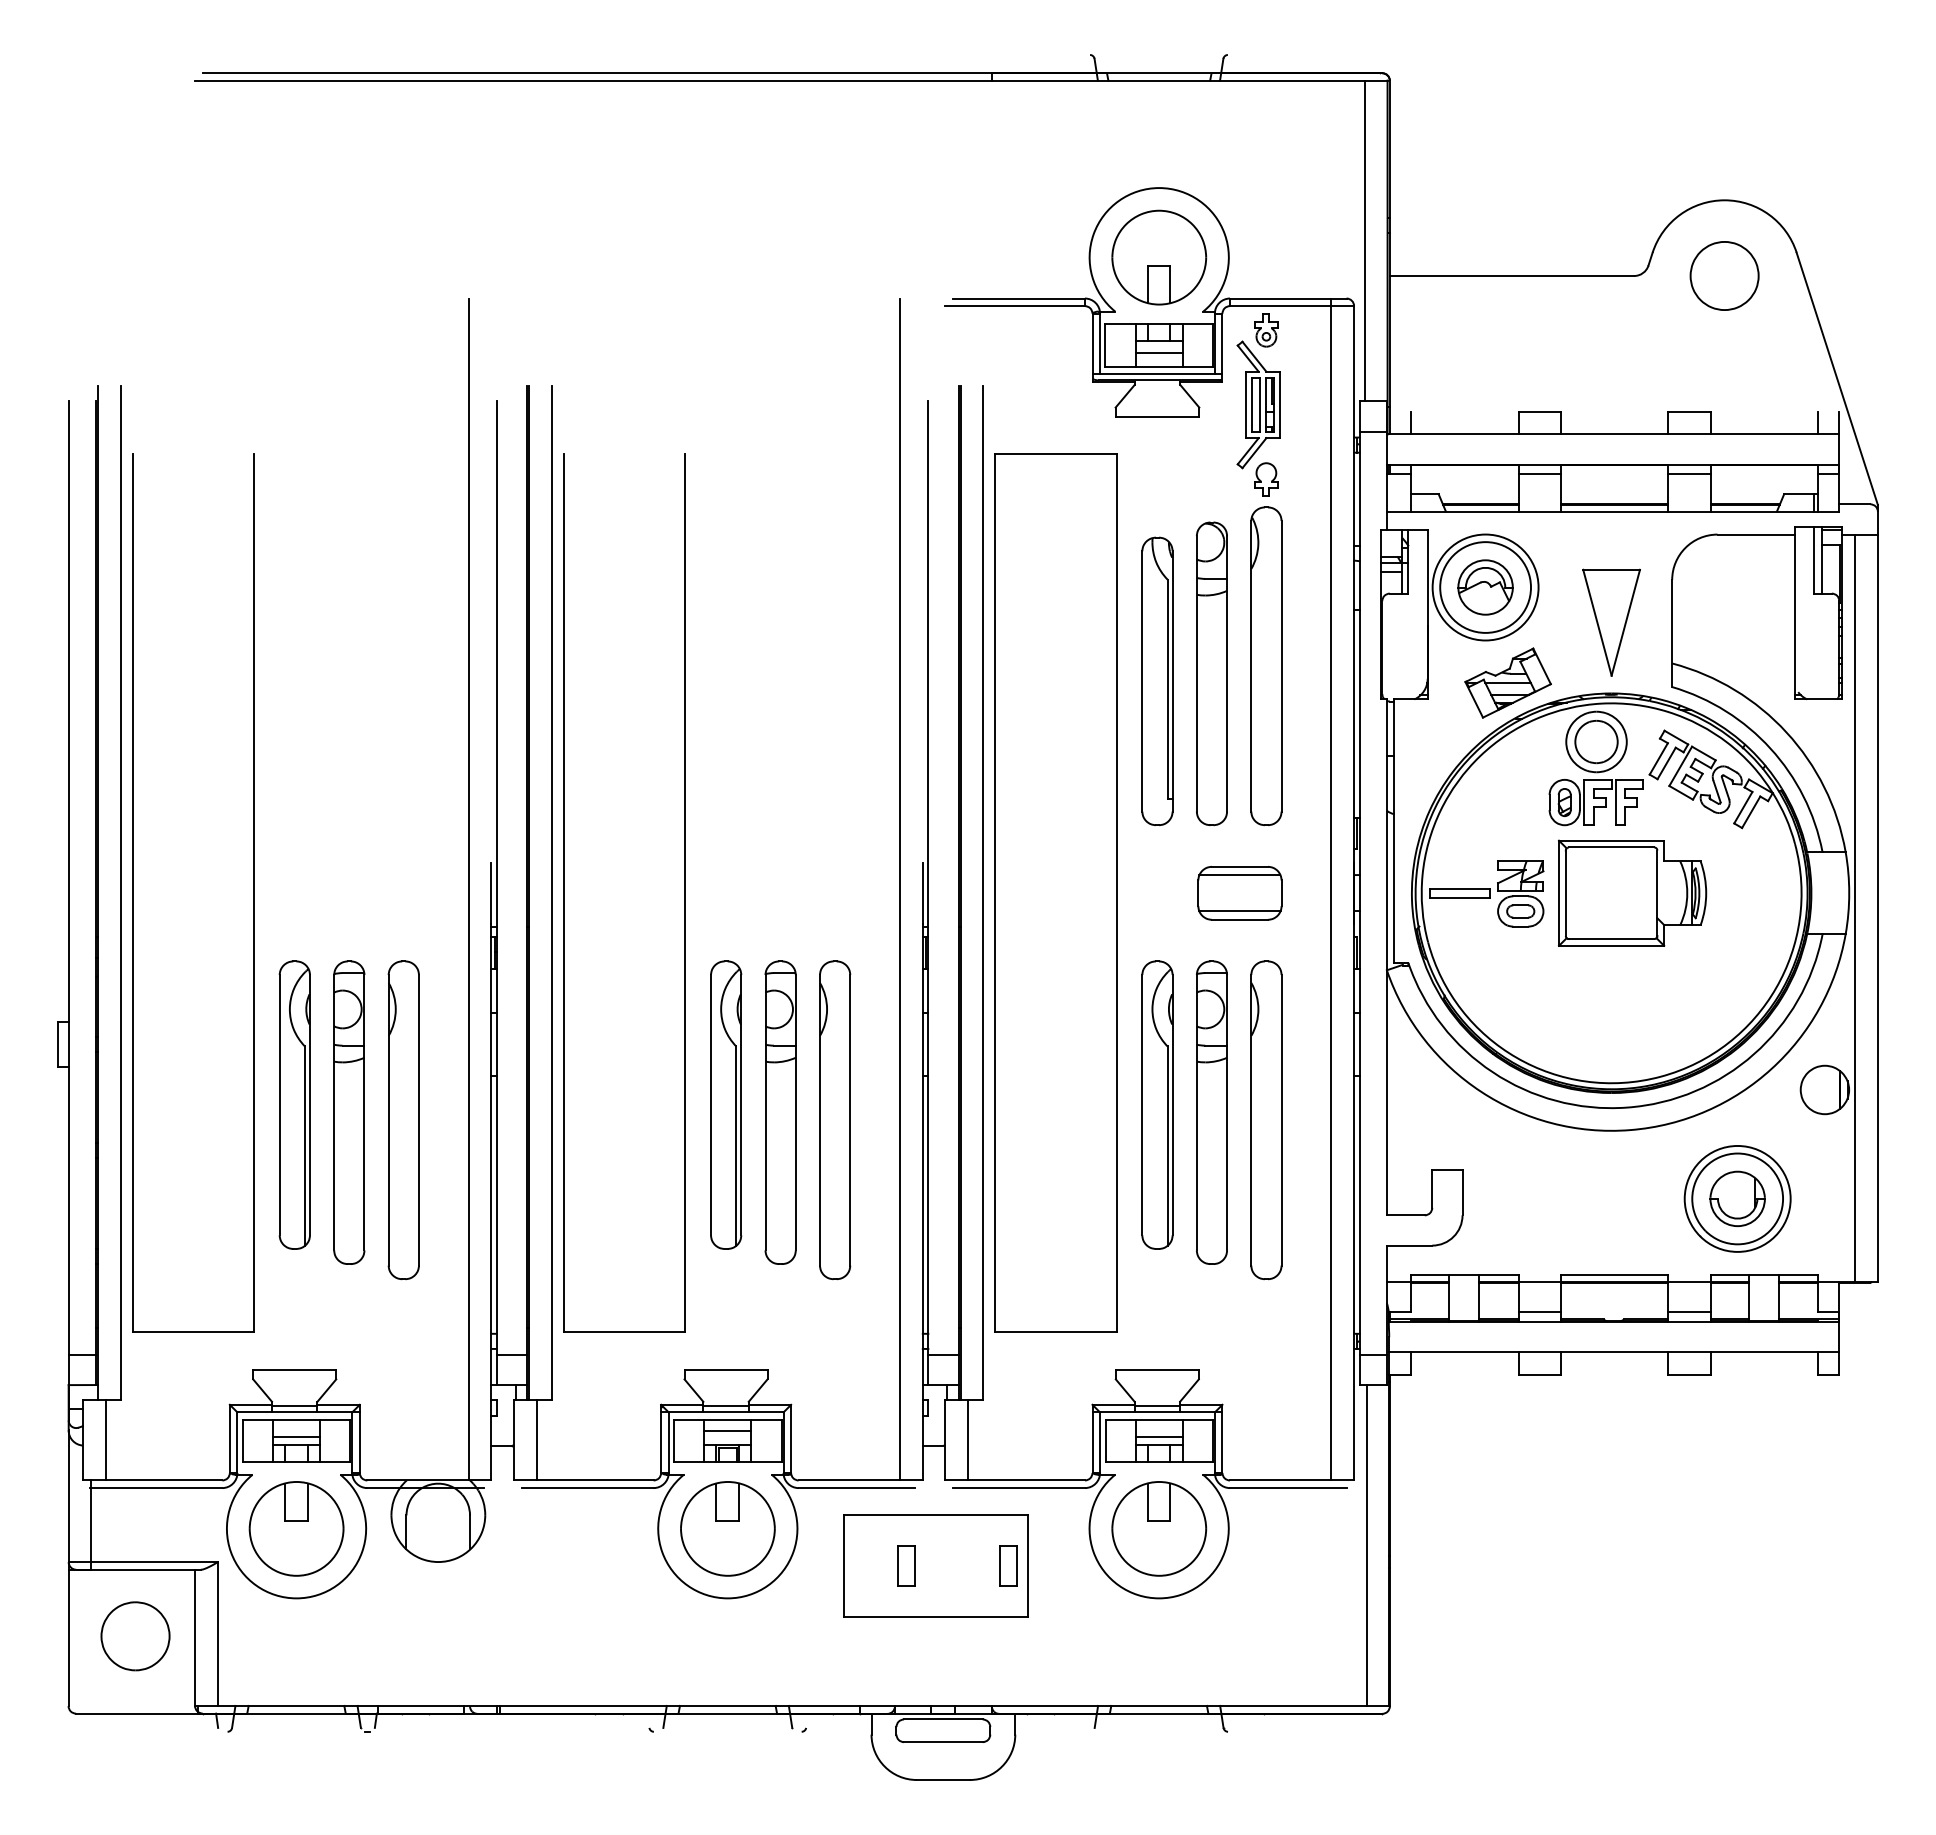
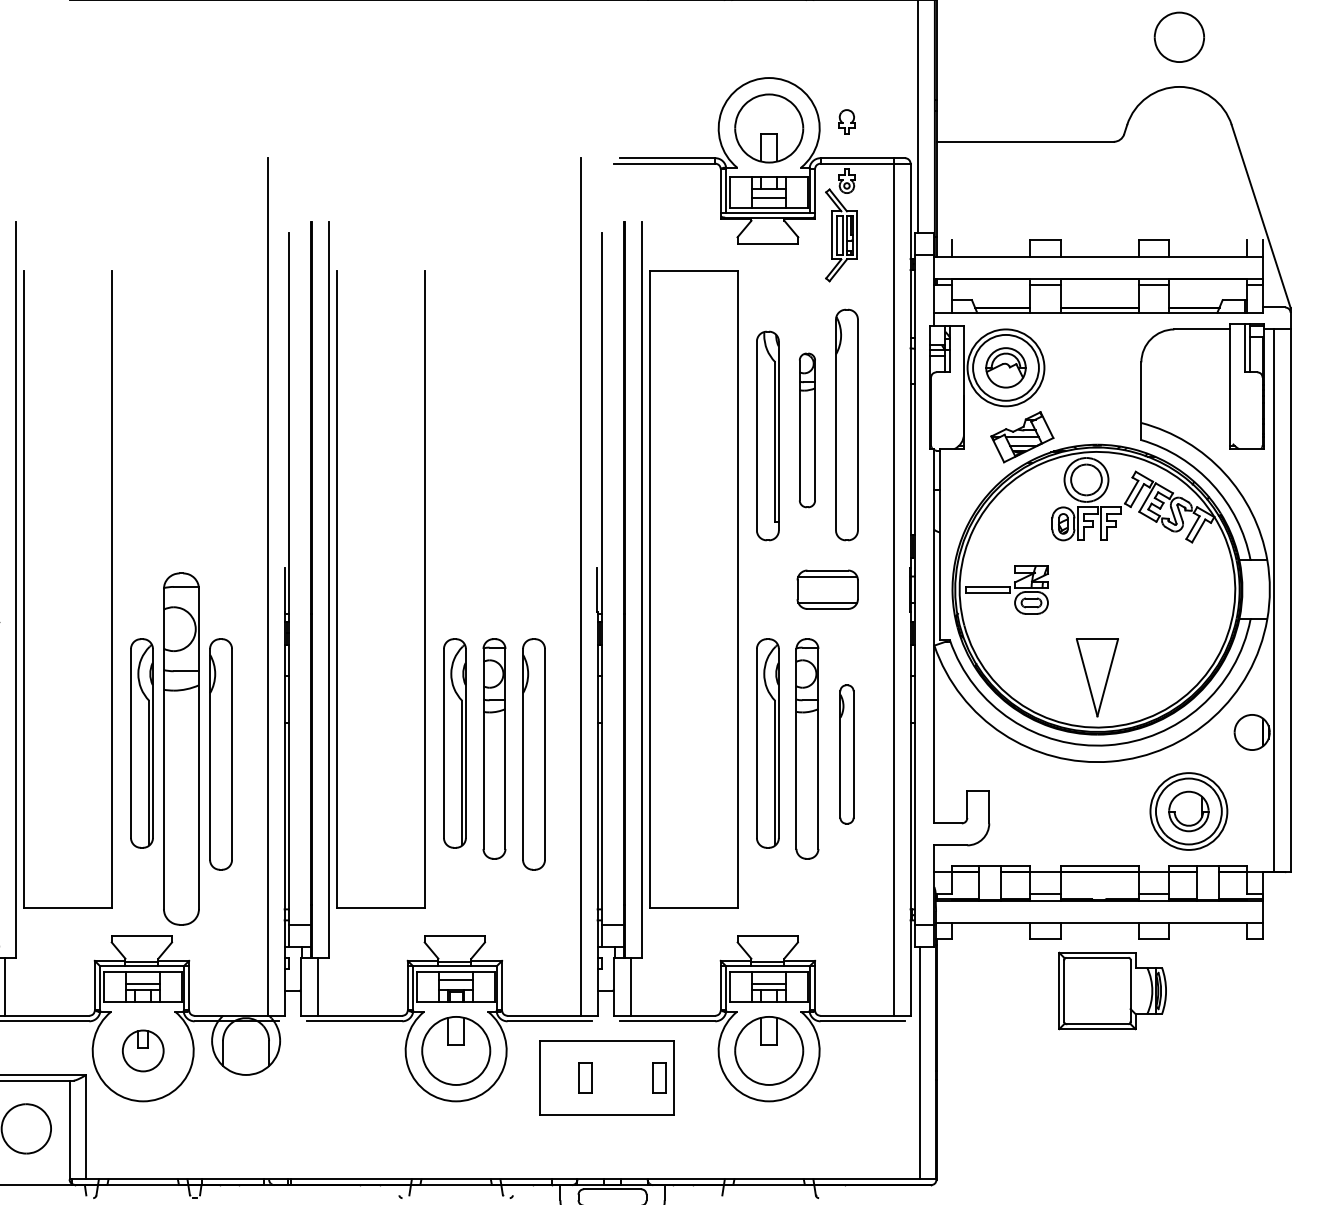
part: (1724, 275) -> (1179, 36), moved
part: (1266, 479) -> (847, 121), moved
part: (1611, 622) -> (1097, 677), moved
part: (1211, 673) -> (807, 430), size x0.7
part: (1632, 892) -> (1112, 990), moved
part: (349, 1112) -> (181, 748), size x1.6
part: (1266, 1120) -> (847, 754), size x0.6
part: (296, 1528) -> (143, 1050), size x0.6

